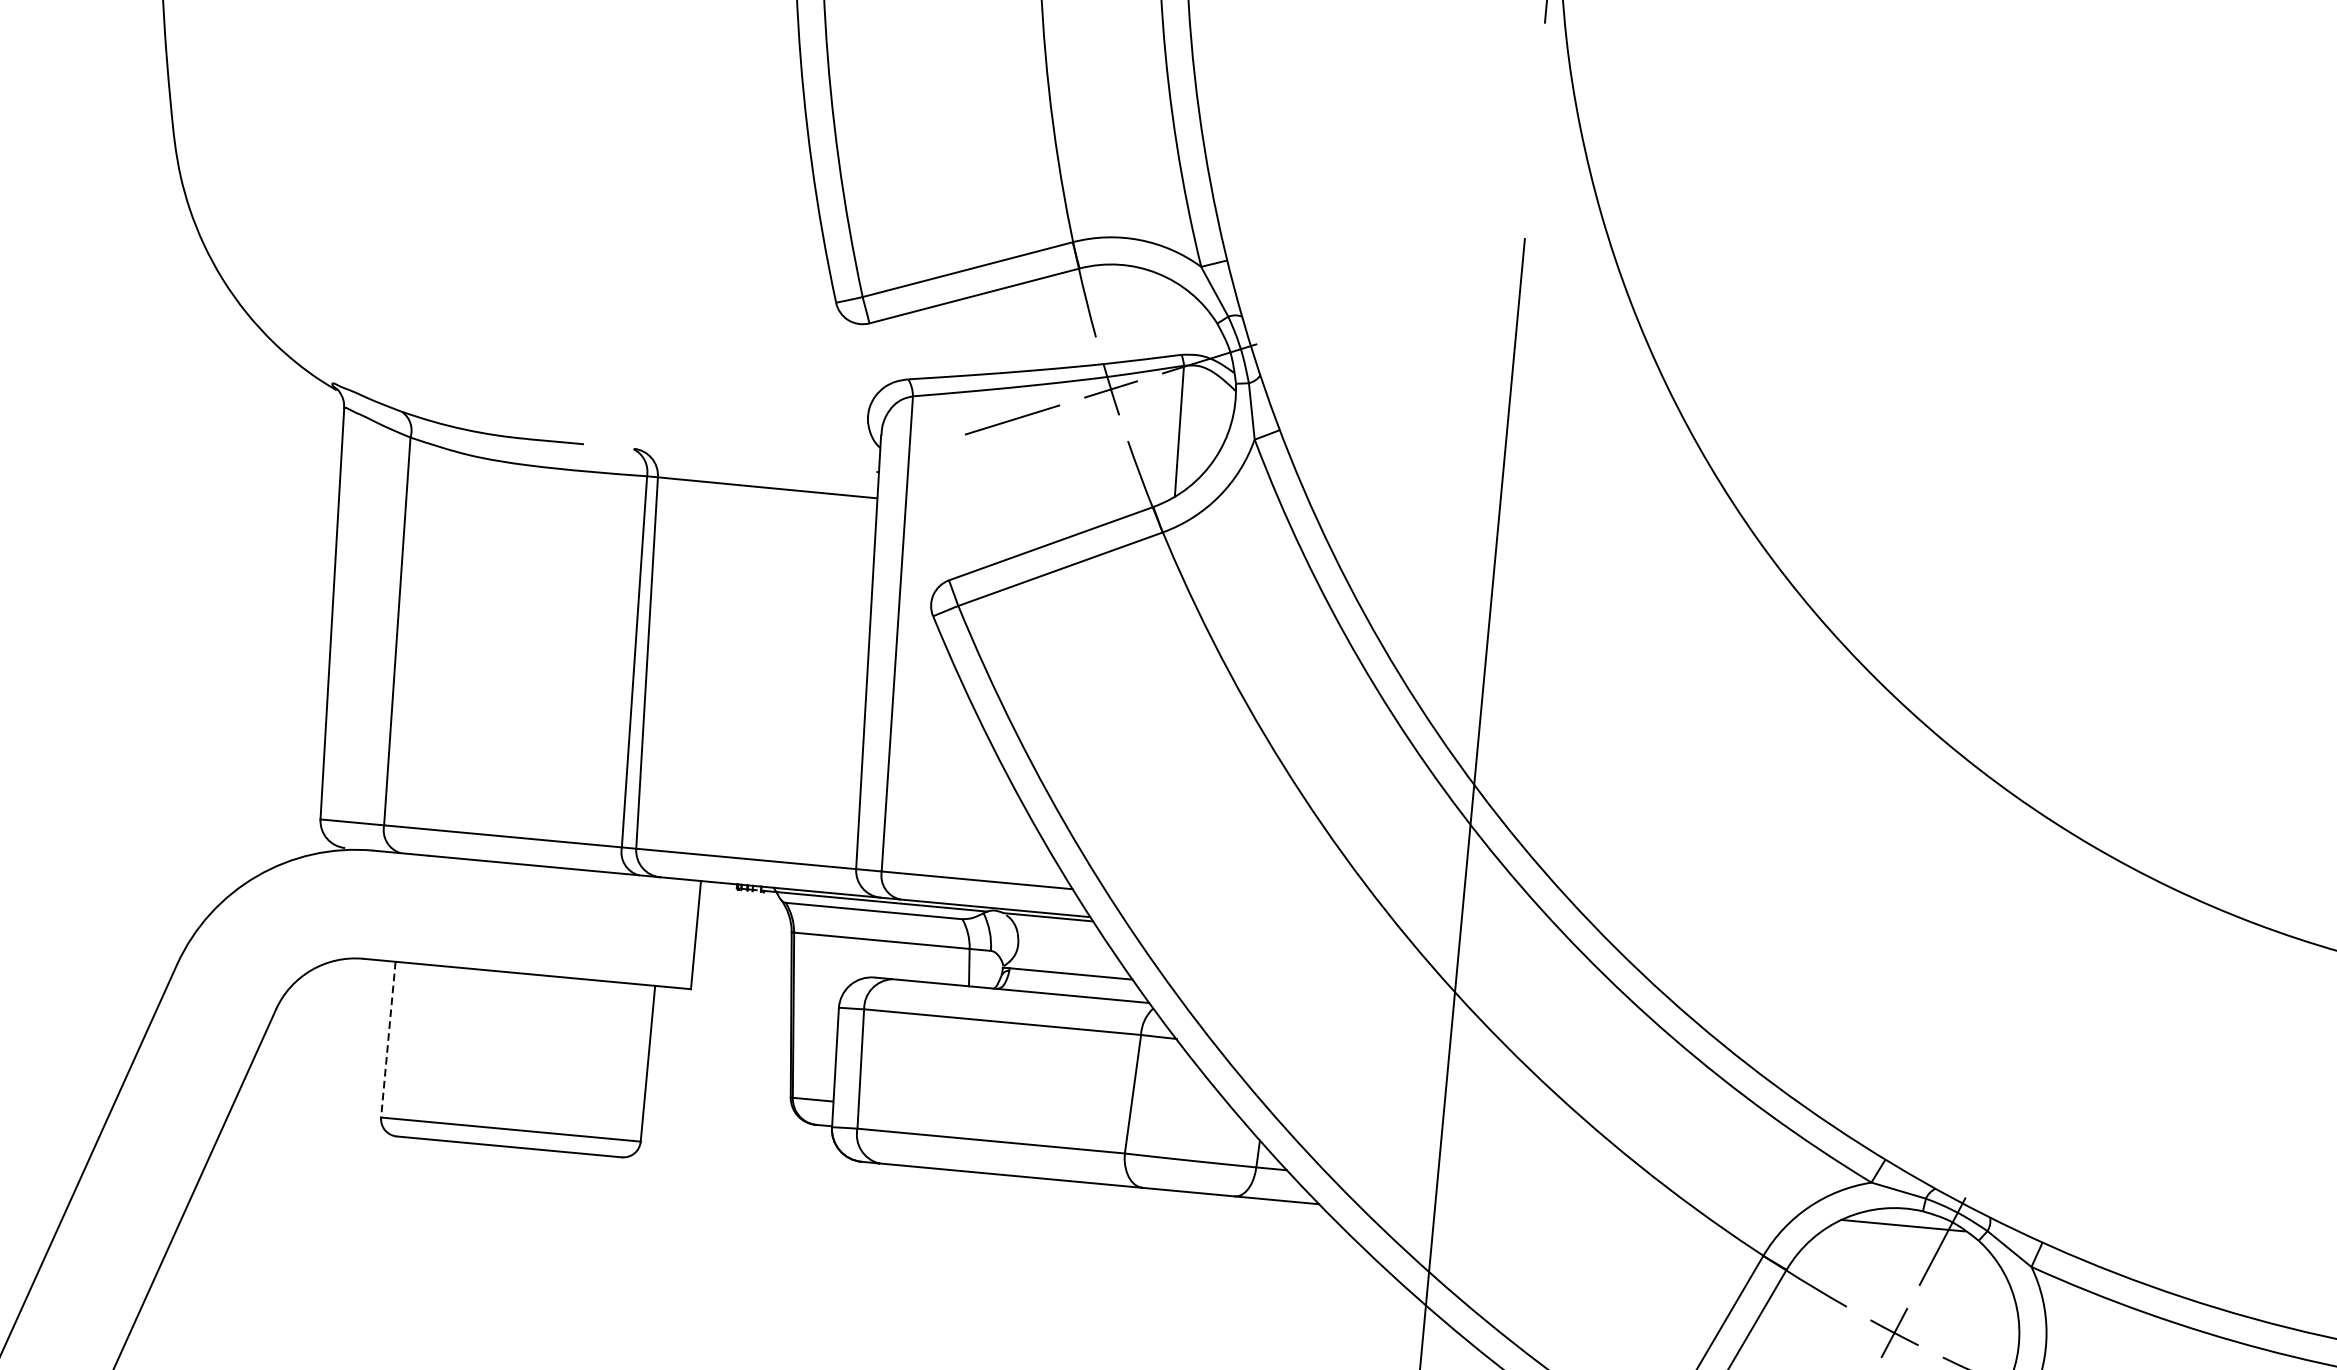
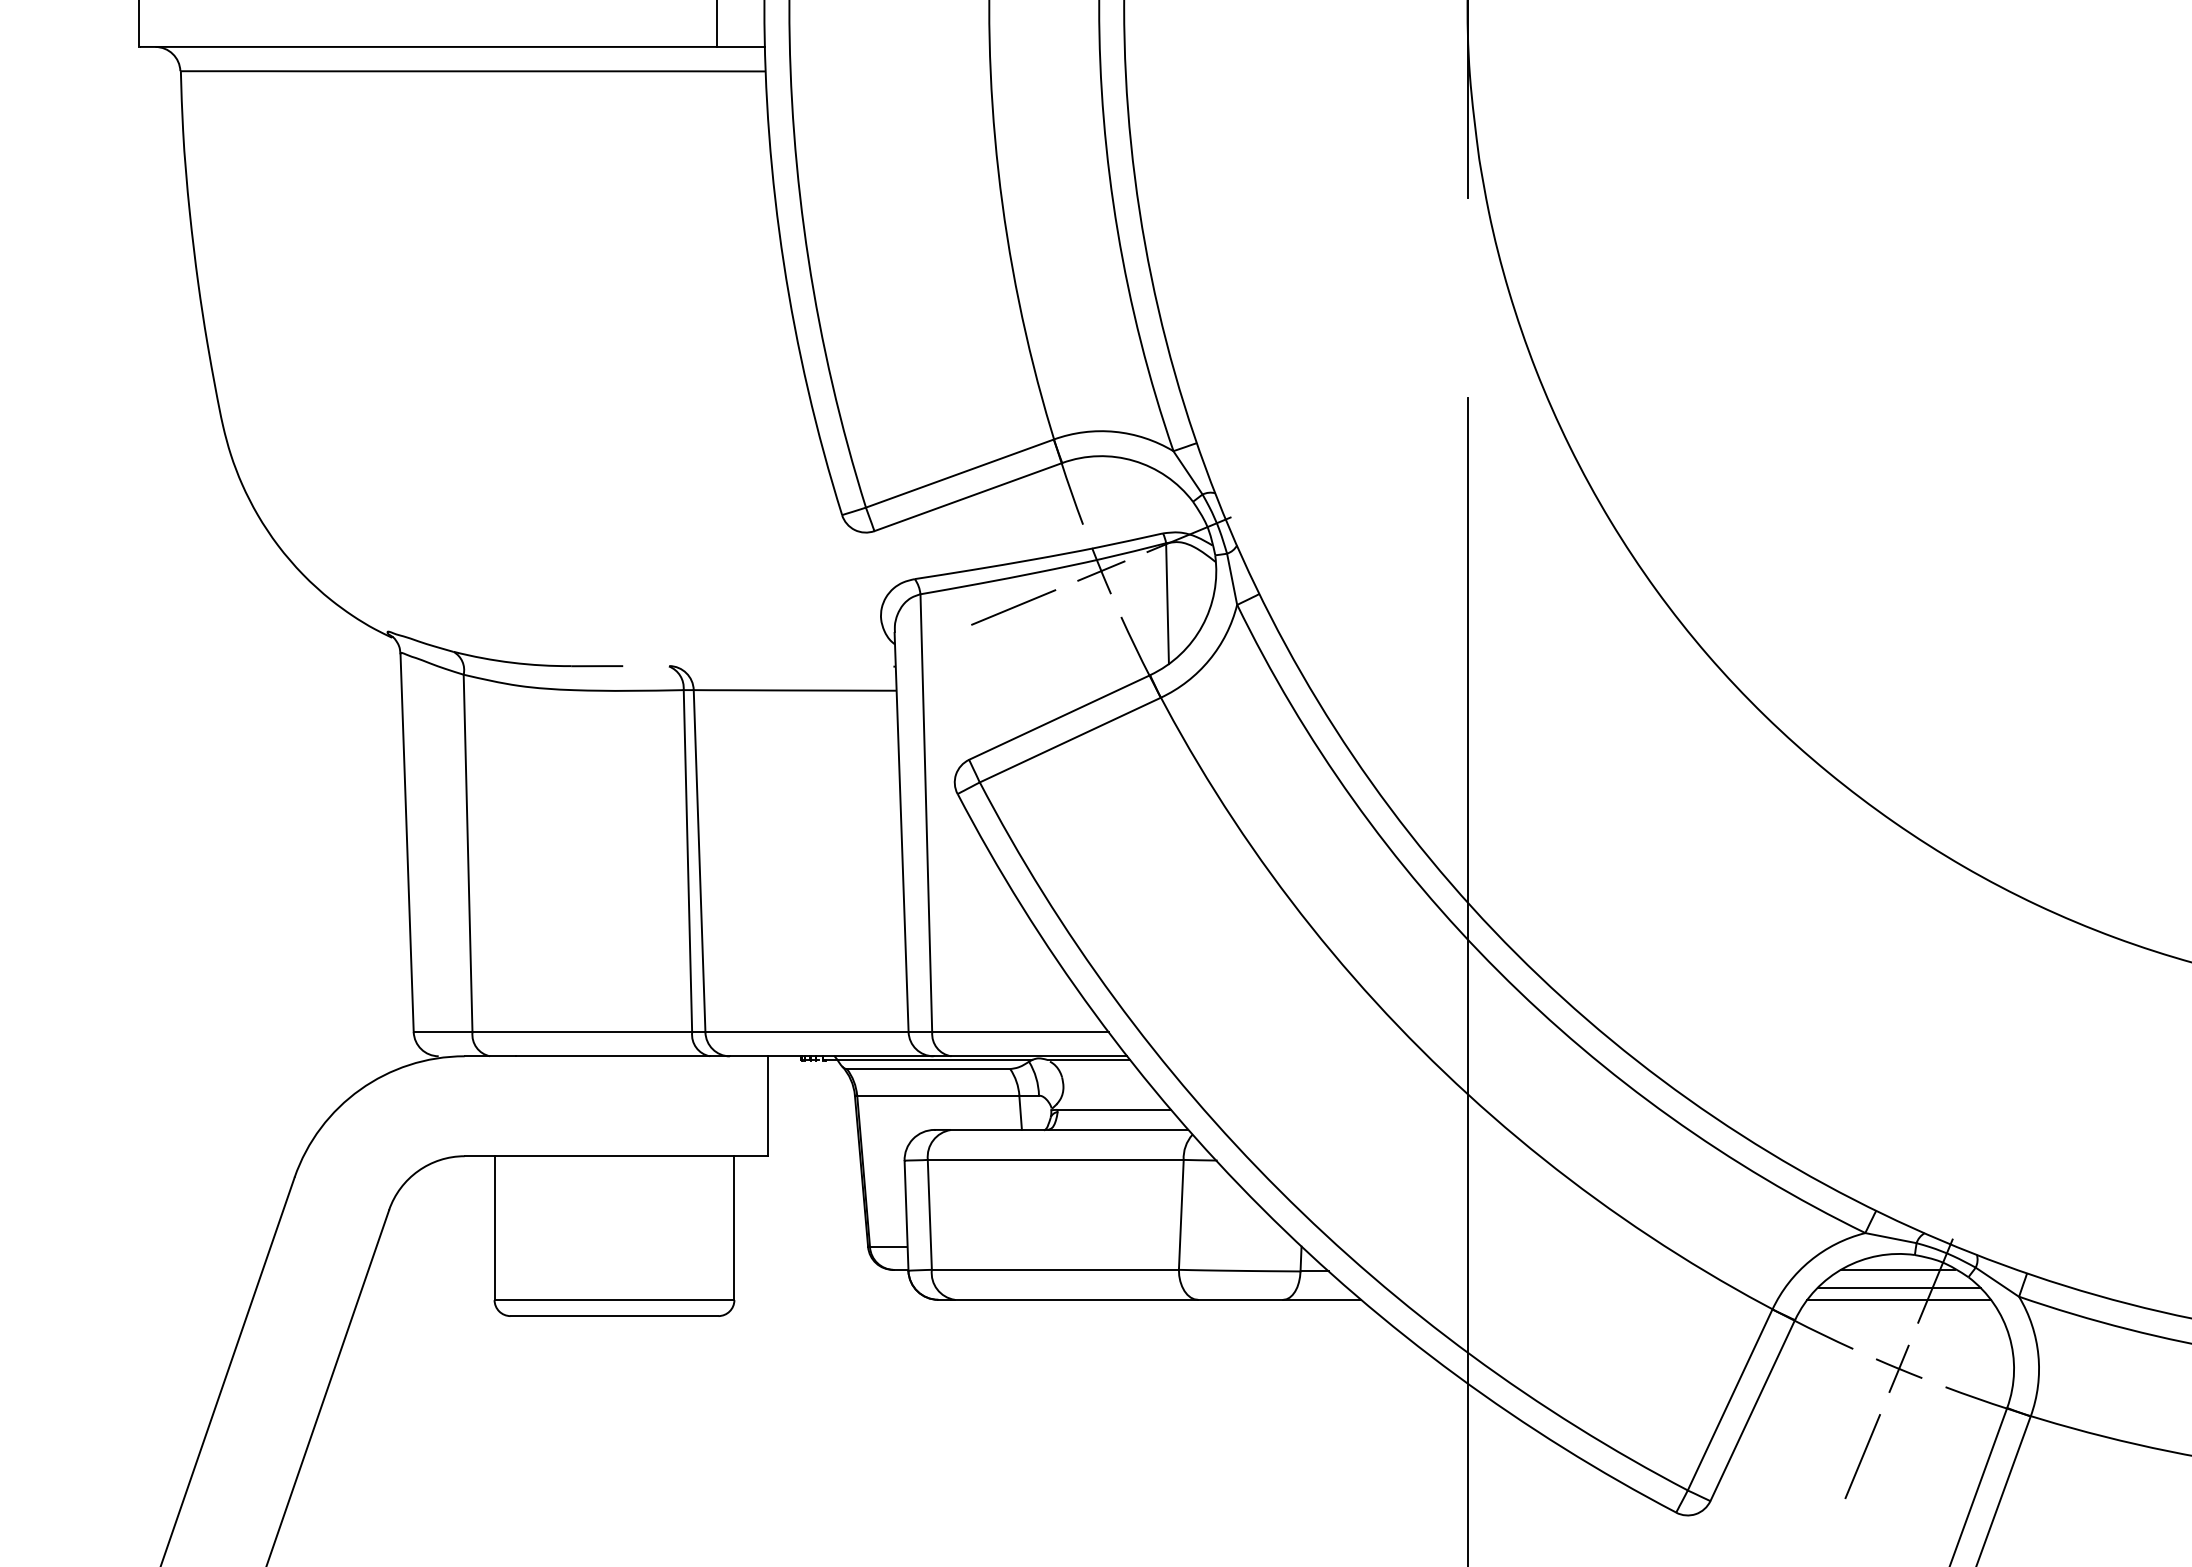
line: (388, 1040) -> (494, 1228), dashed -> solid
line: (1901, 1244) -> (1898, 1287), added
line: (1901, 1257) -> (1899, 1299), added

